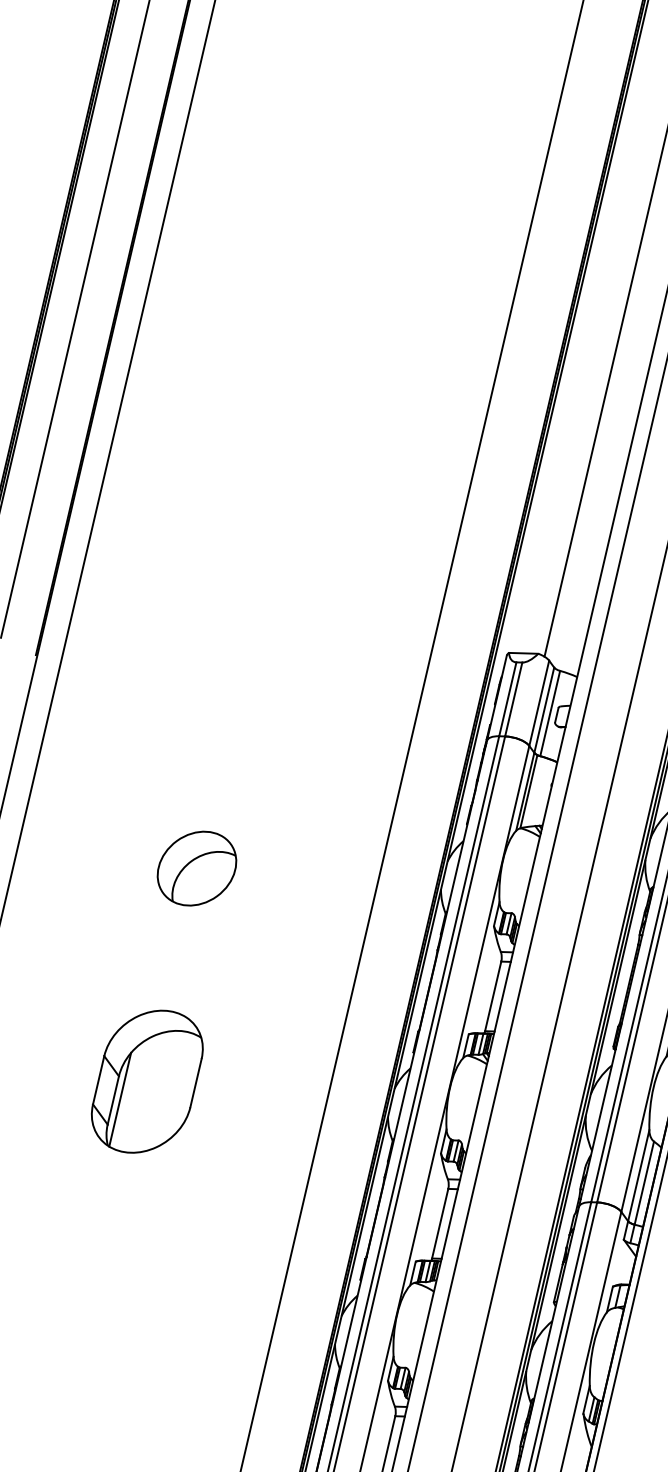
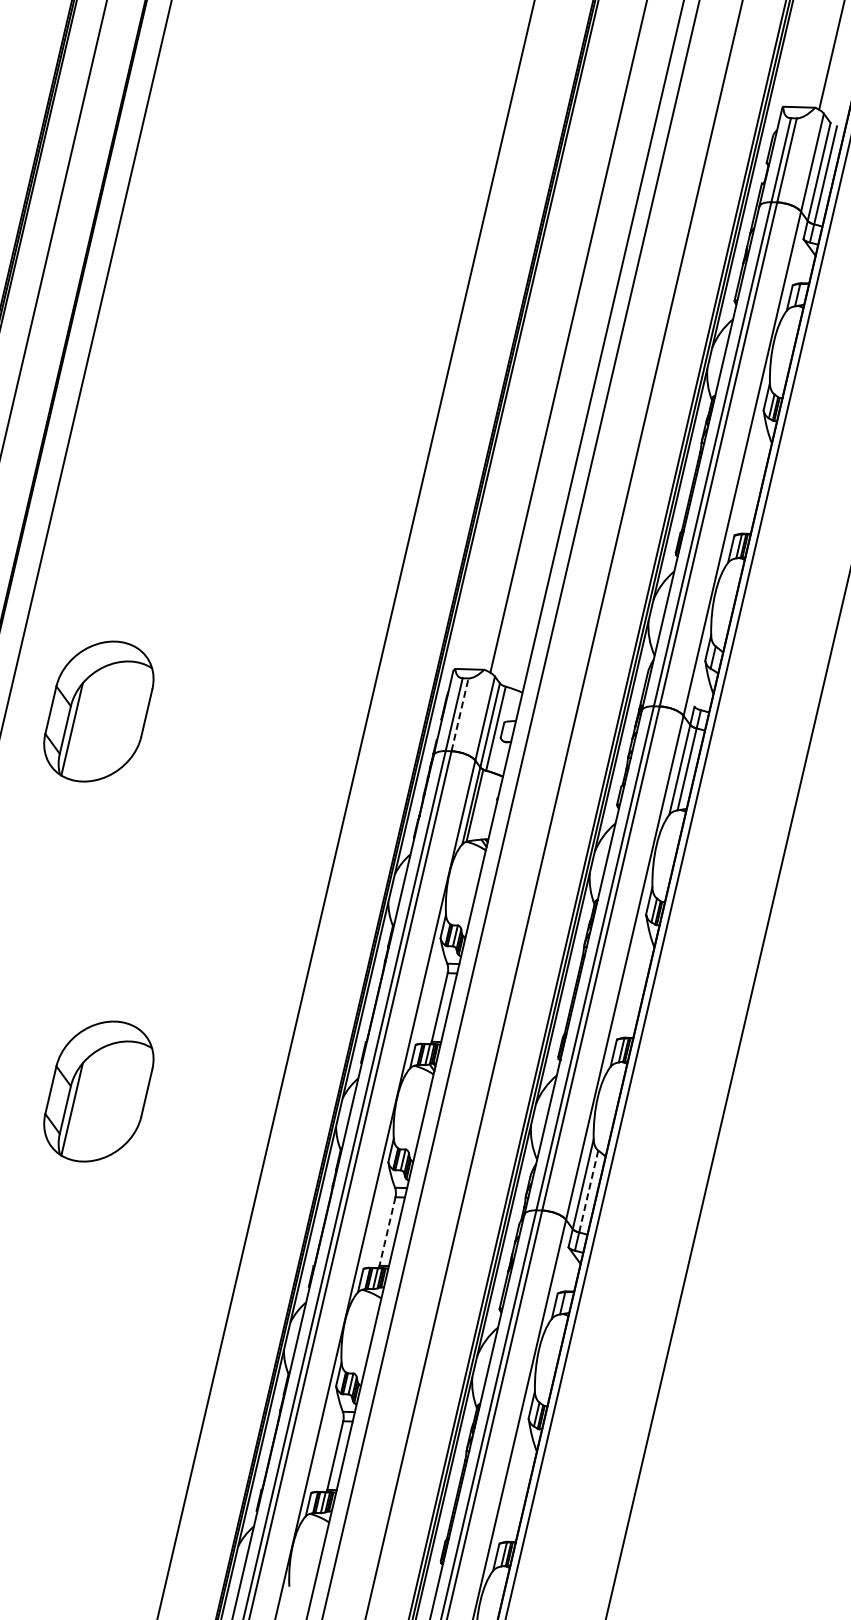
part: (146, 696) -> (98, 711), added
line: (514, 699) -> (460, 714), solid -> dashed
part: (196, 868) -> (147, 881), removed
line: (644, 1184) -> (588, 1192), solid -> dashed
line: (440, 1224) -> (387, 1232), solid -> dashed

